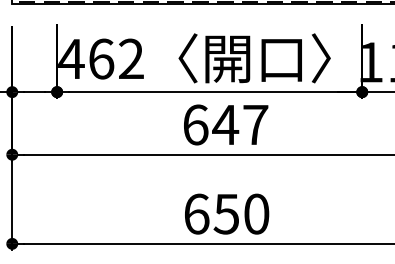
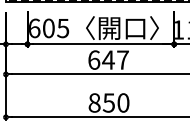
text: (102, 59) -> (49, 28), 462 -> 605
text: (196, 213) -> (94, 102), 650 -> 850

